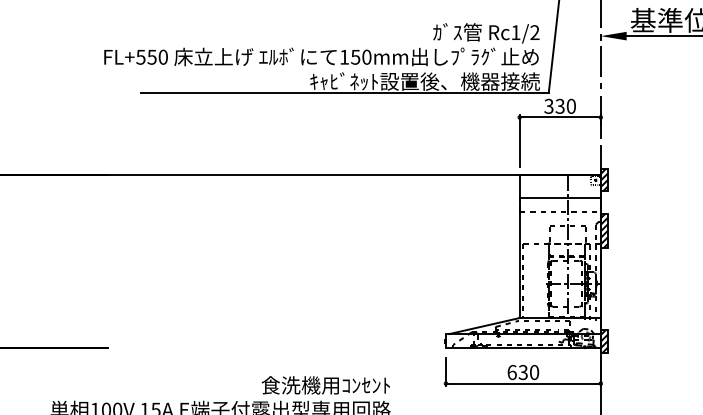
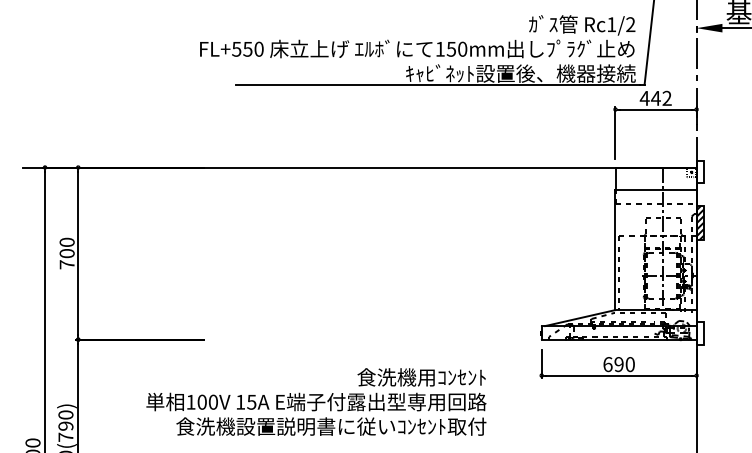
text: (559, 105) -> (655, 97), 330 -> 442
hatch: (604, 180) -> (700, 172), removed
hatch: (604, 341) -> (700, 333), removed
text: (522, 372) -> (618, 364), 630 -> 690

